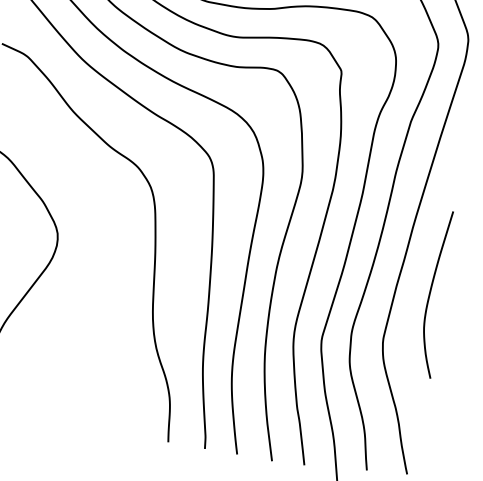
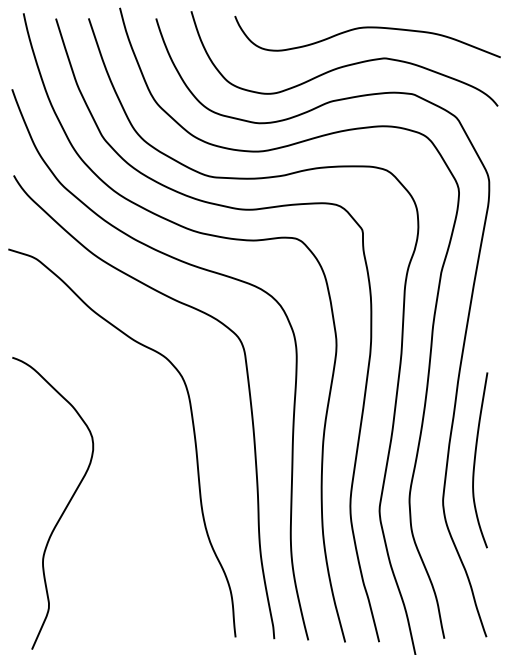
curve: (430, 293) -> (475, 460), moved

